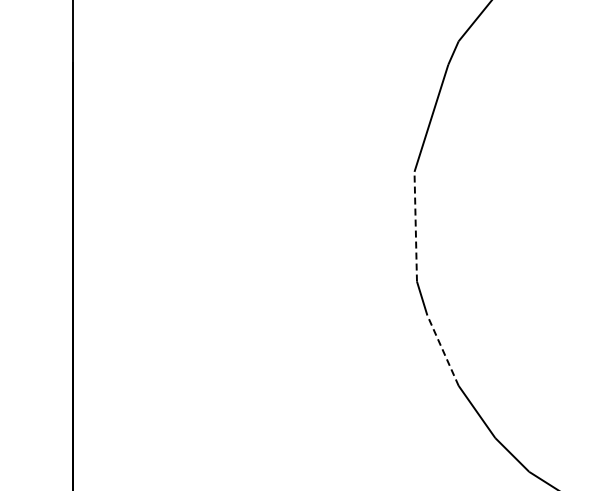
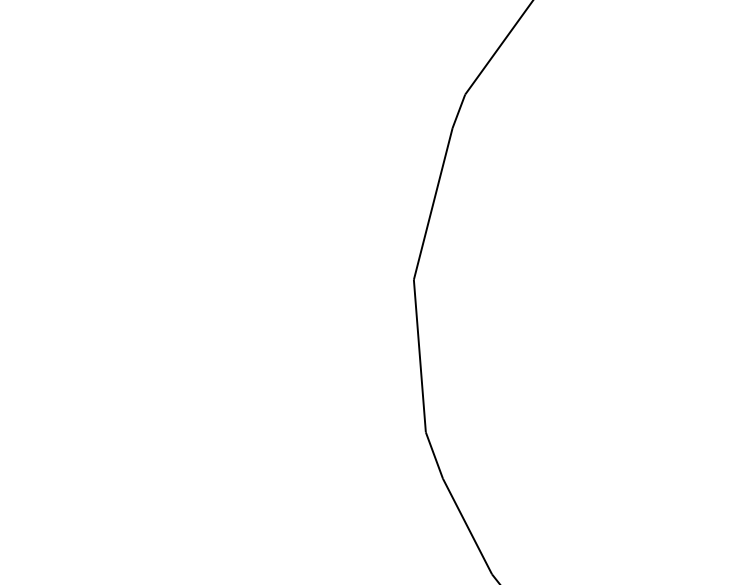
line: (415, 226) -> (419, 355), dashed -> solid
line: (443, 350) -> (468, 526), dashed -> solid

